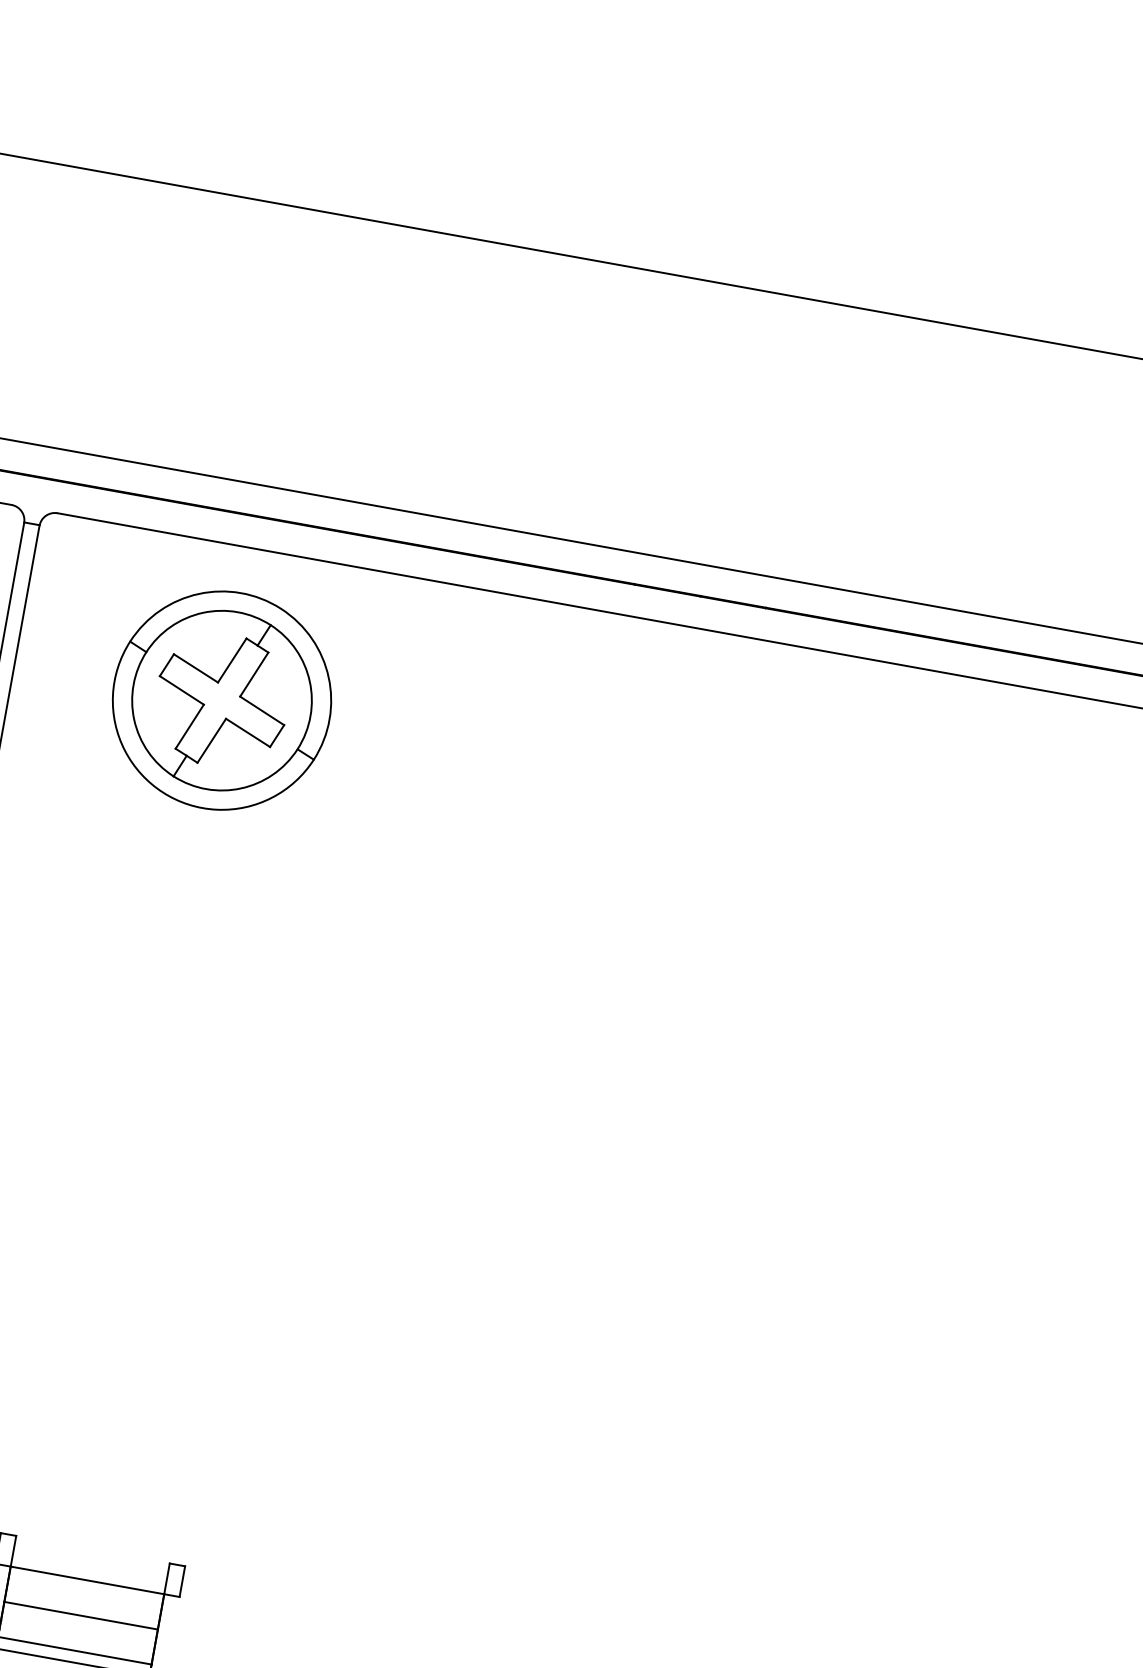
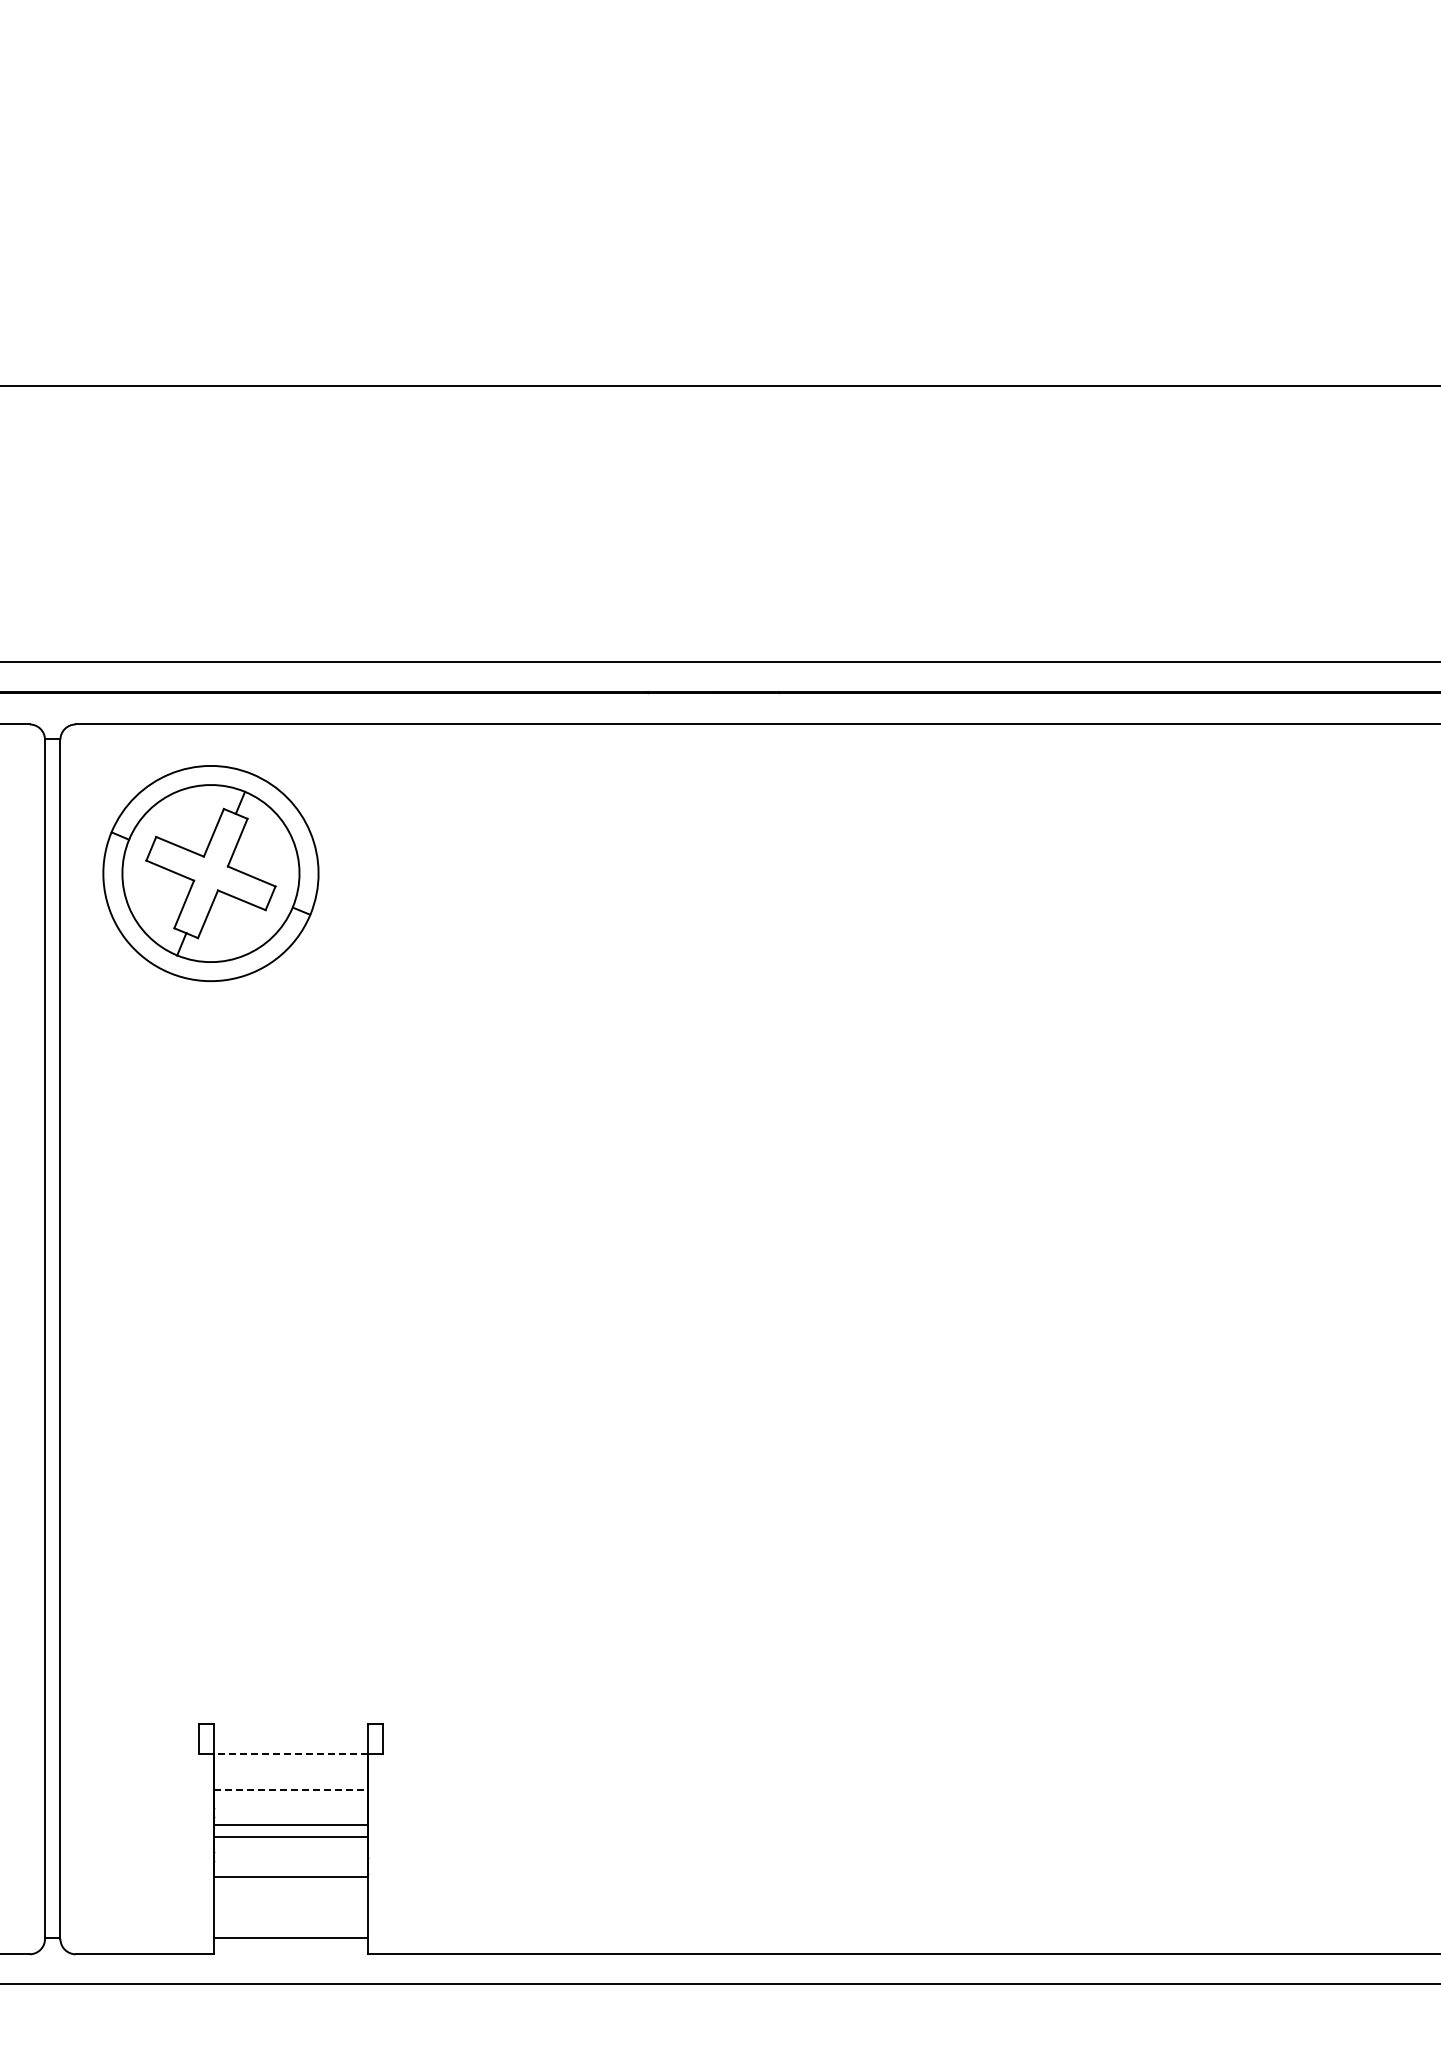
part: (221, 700) -> (210, 873), moved
line: (87, 1580) -> (291, 1754), solid -> dashed
line: (81, 1615) -> (291, 1789), solid -> dashed

